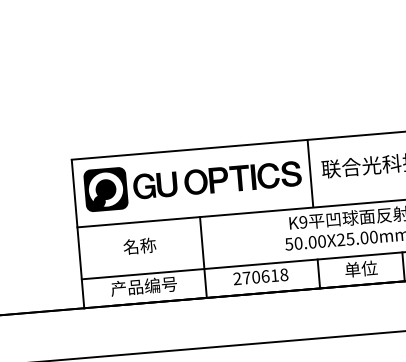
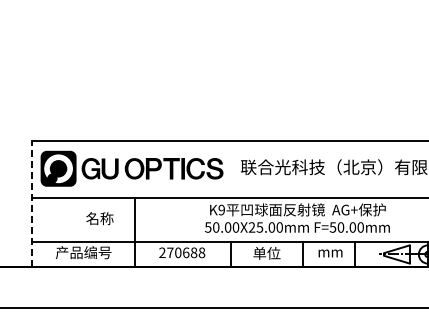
line: (310, 173) -> (231, 169), removed
line: (77, 234) -> (31, 204), solid -> dashed
text: (139, 246) -> (99, 218), moved
text: (274, 275) -> (193, 252), 270618 -> 270688

